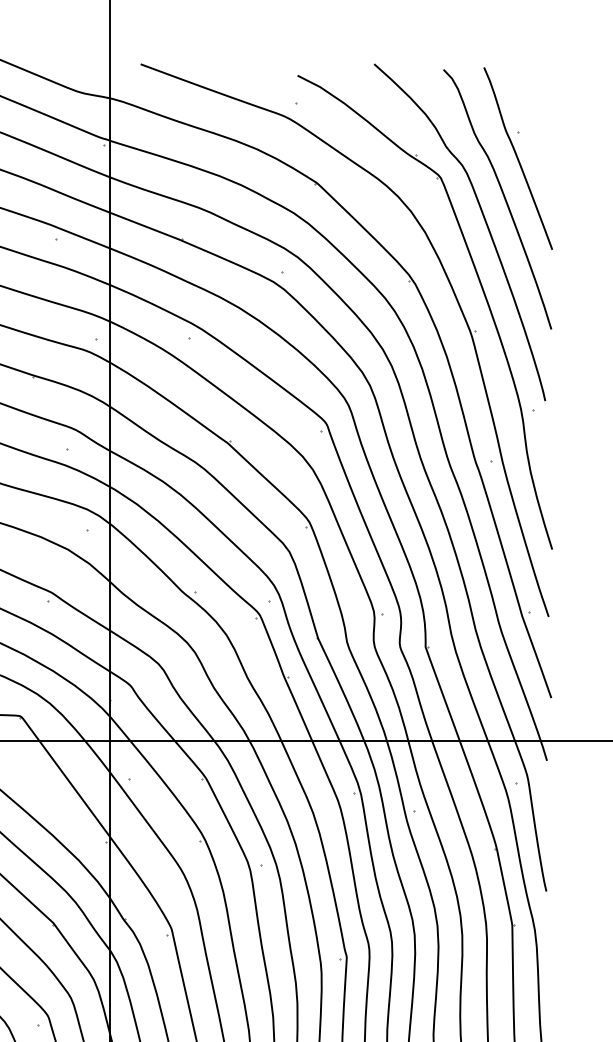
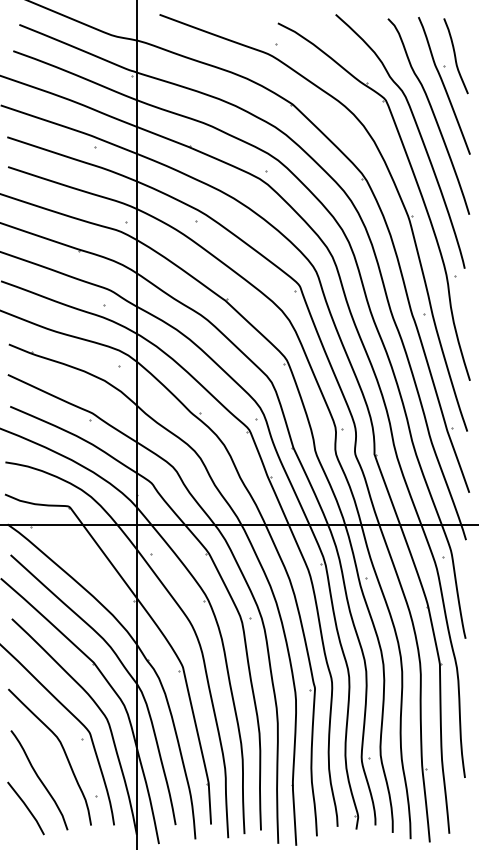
curve: (532, 119) -> (455, 56), added

